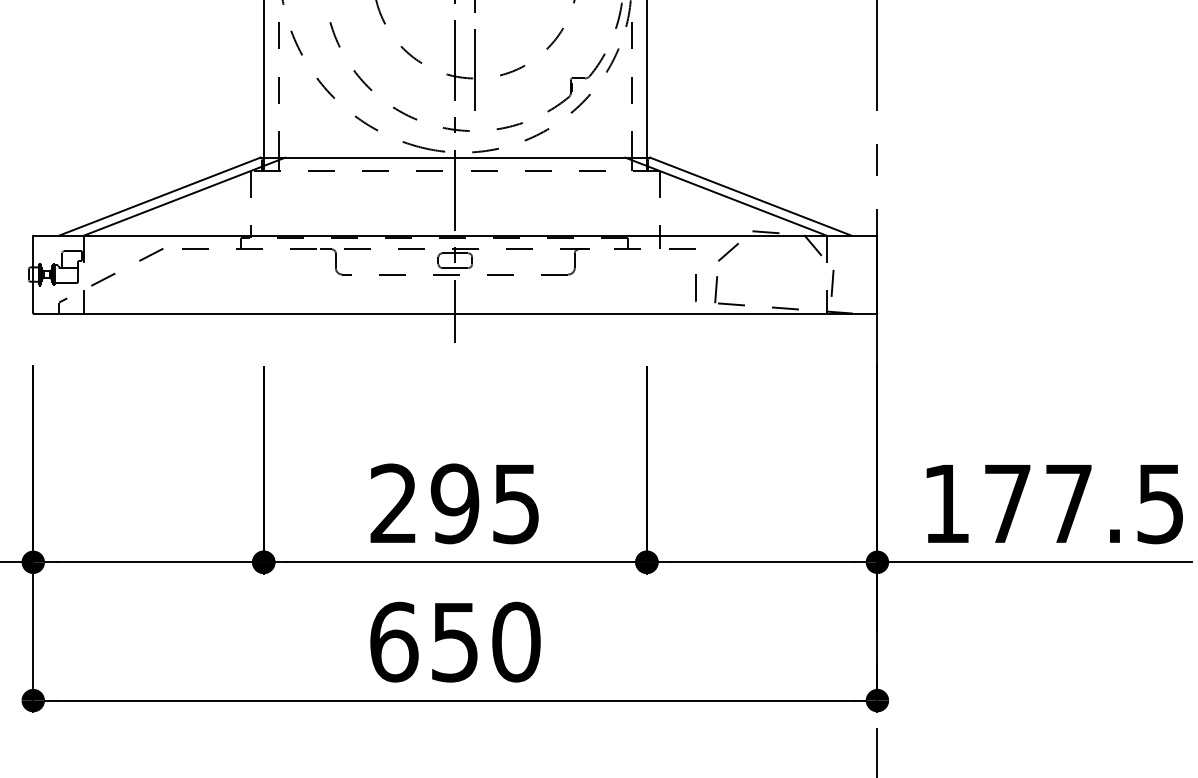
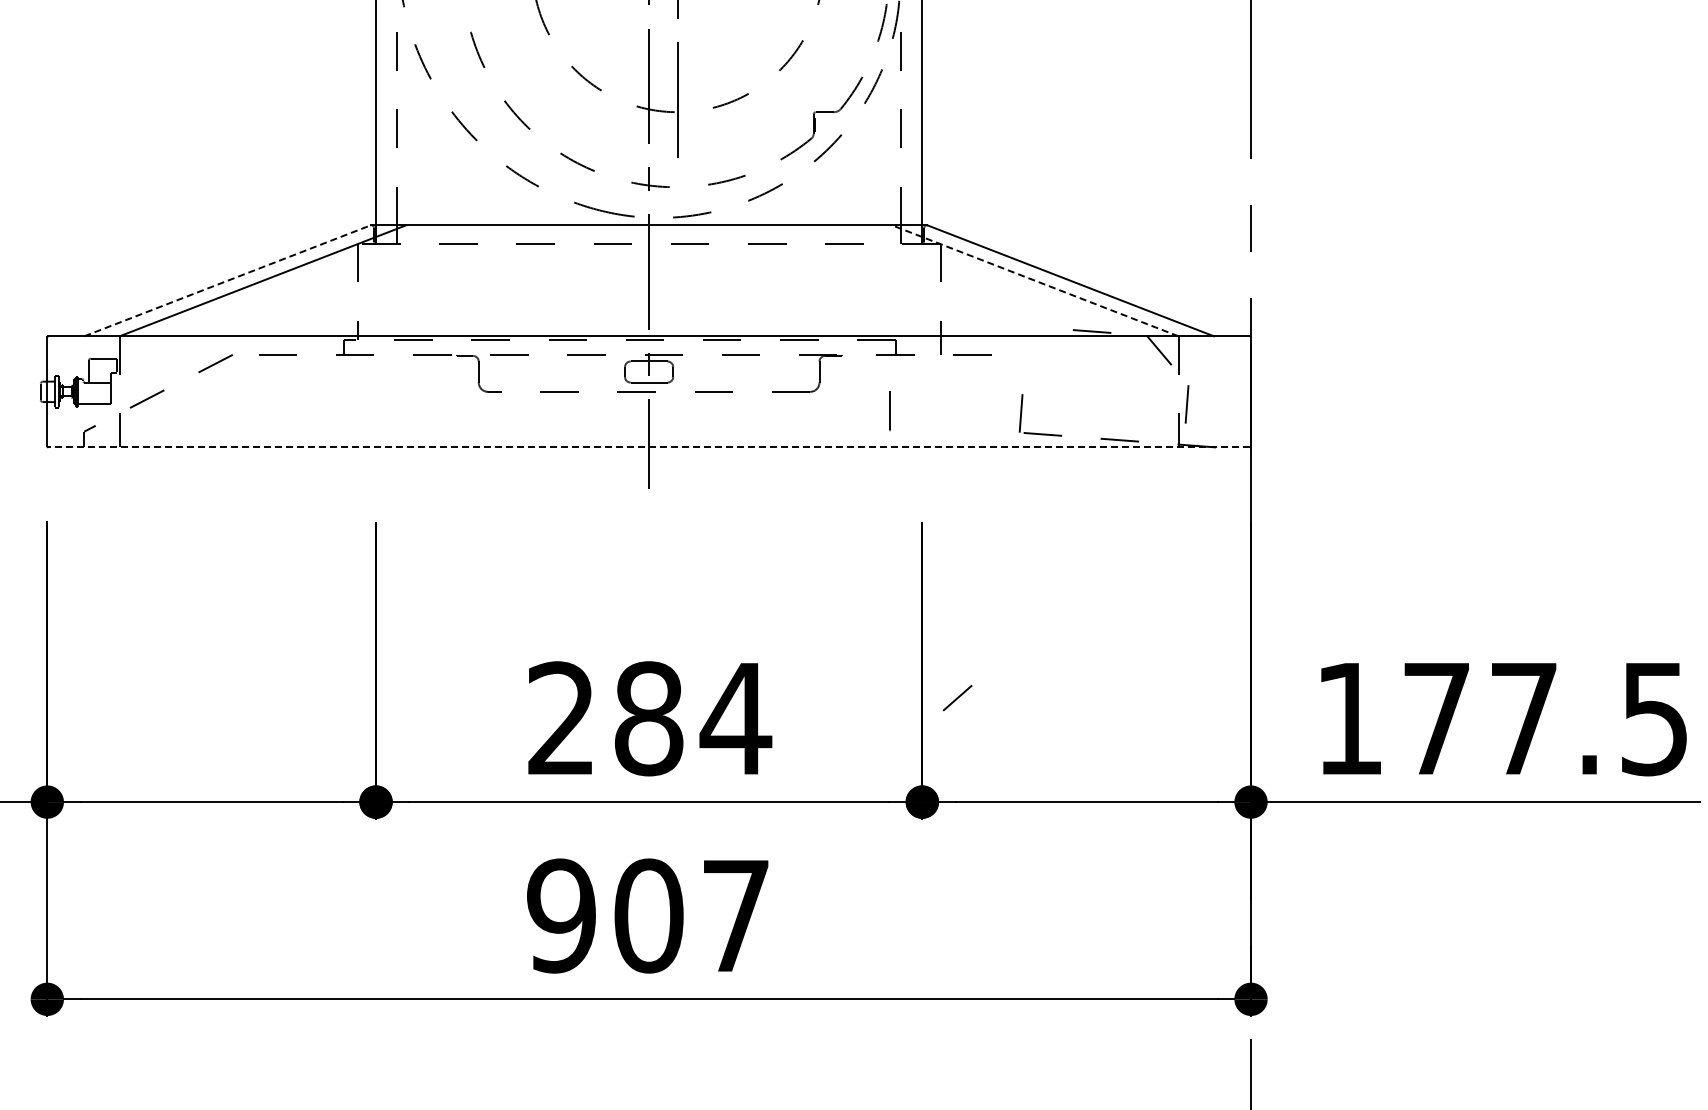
line: (159, 196) -> (227, 280), solid -> dashed
line: (726, 196) -> (1035, 280), solid -> dashed
line: (728, 252) -> (957, 698), moved
line: (695, 288) -> (889, 411), moved
line: (455, 313) -> (649, 447), solid -> dashed
text: (486, 503) -> (693, 718), 295 -> 284
text: (454, 641) -> (648, 915), 650 -> 907

